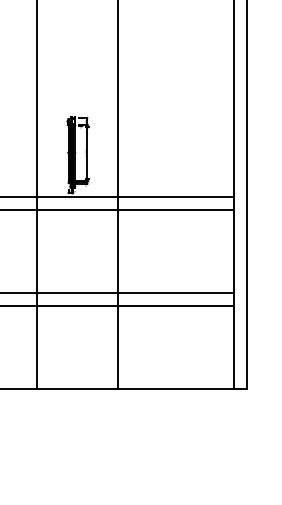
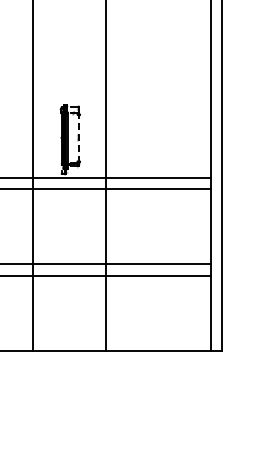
line: (87, 152) -> (78, 137), solid -> dashed

